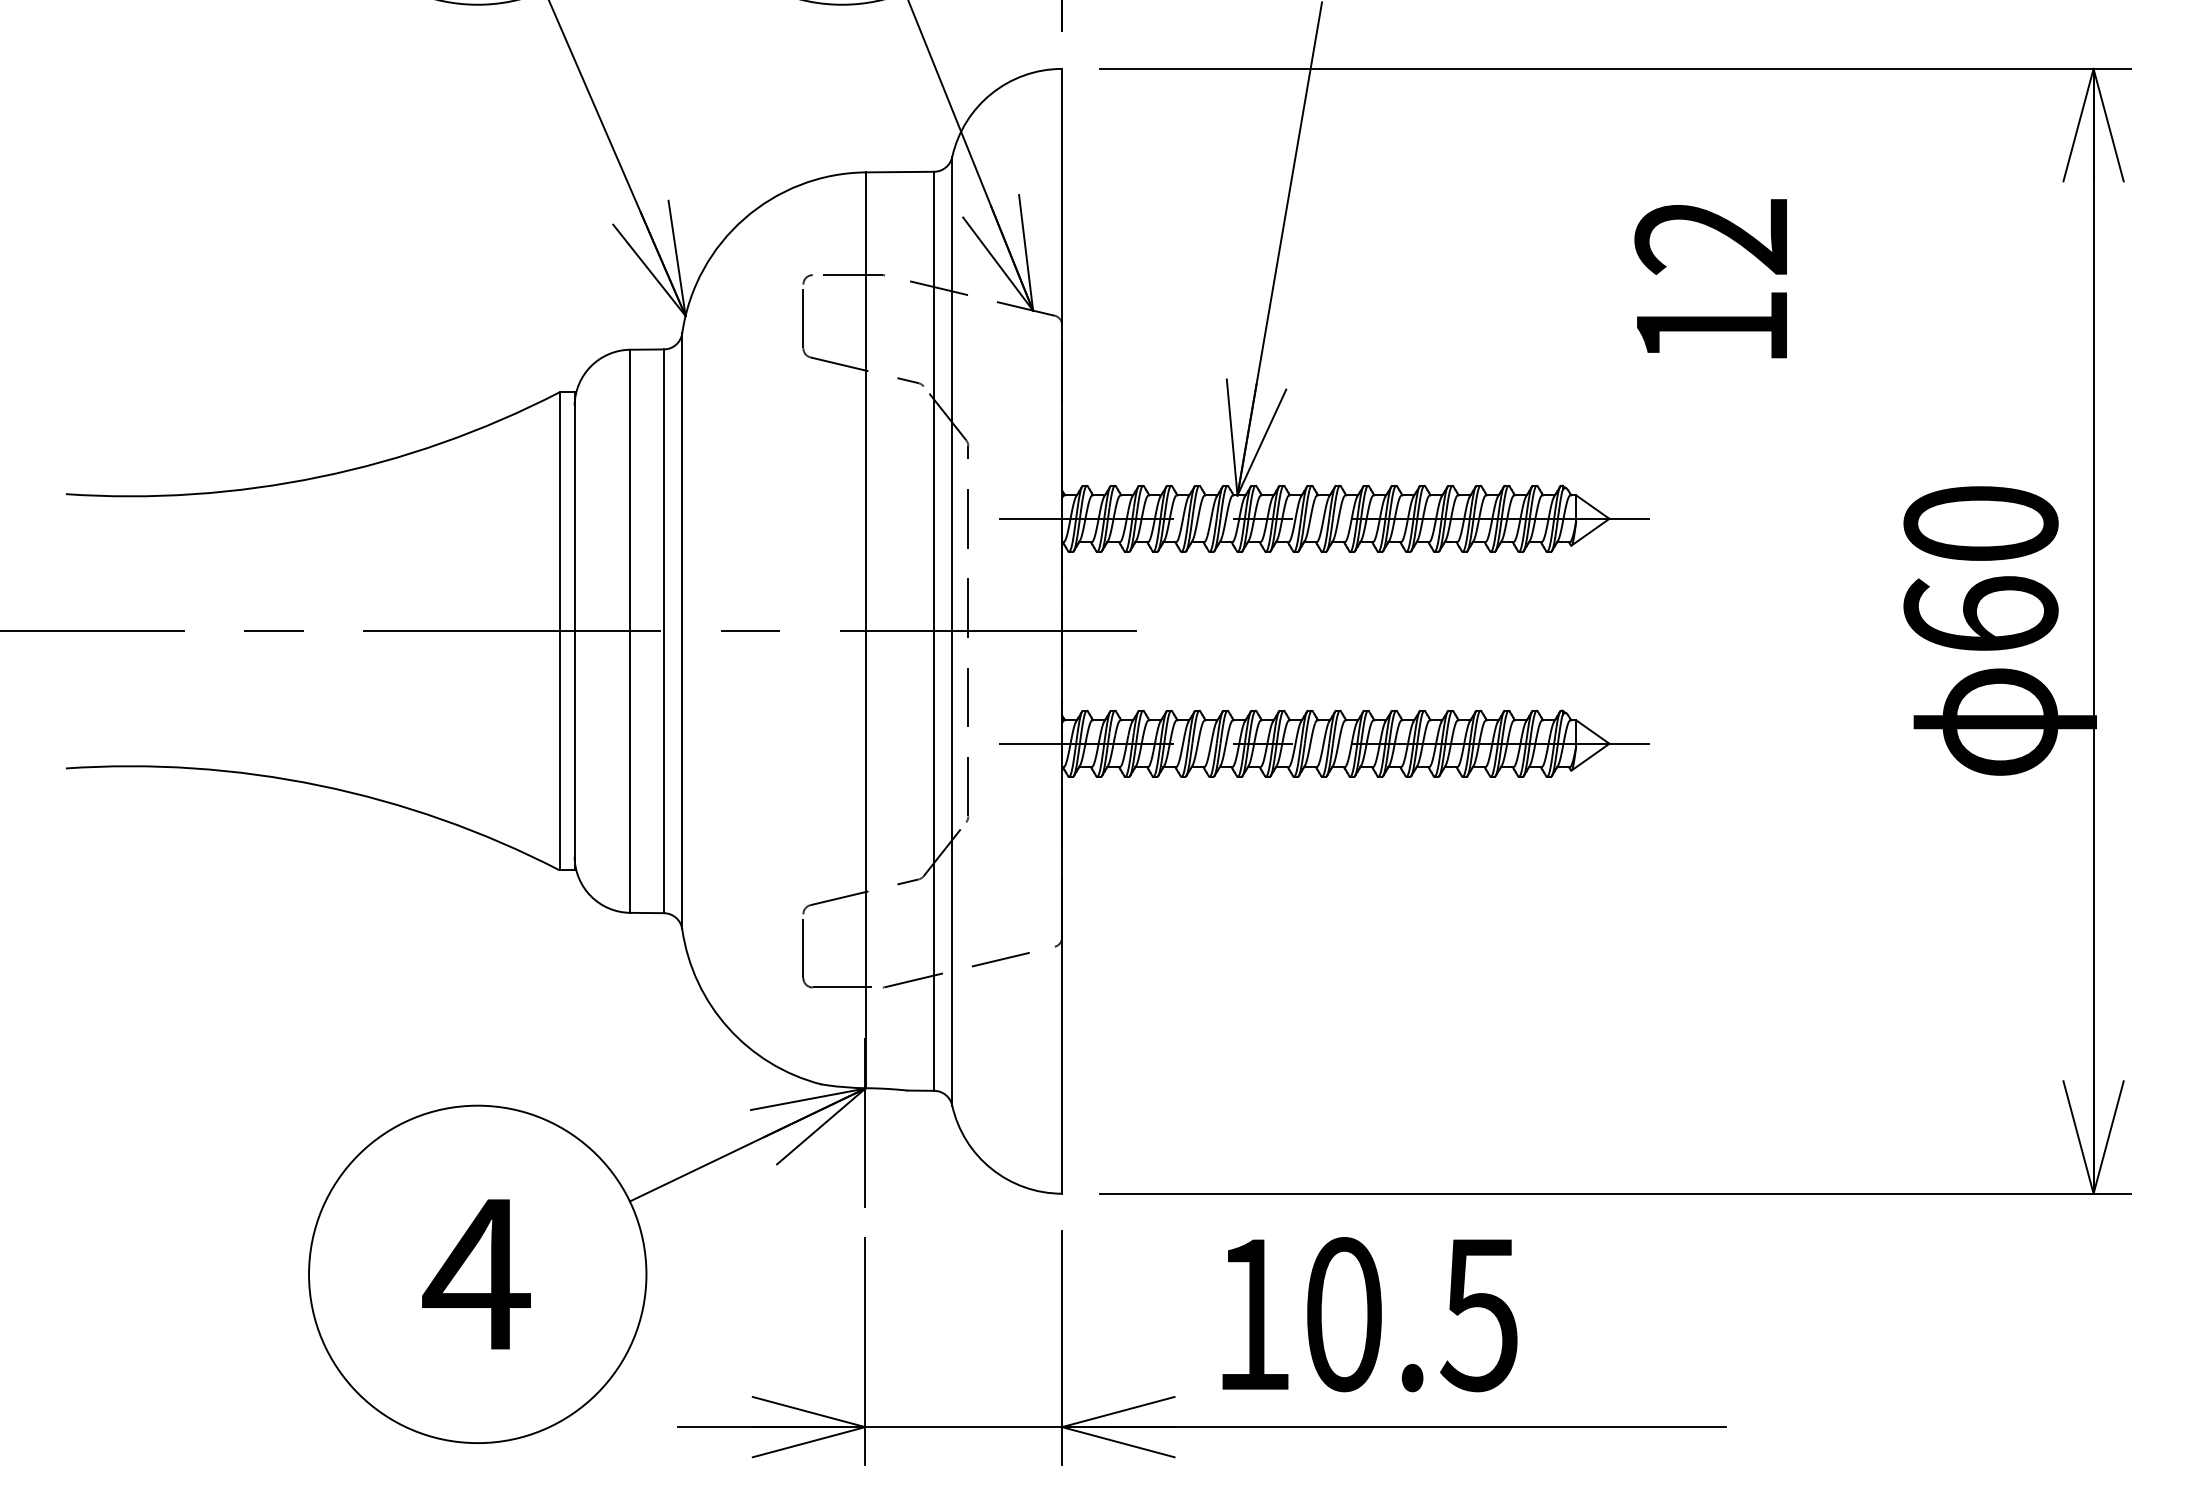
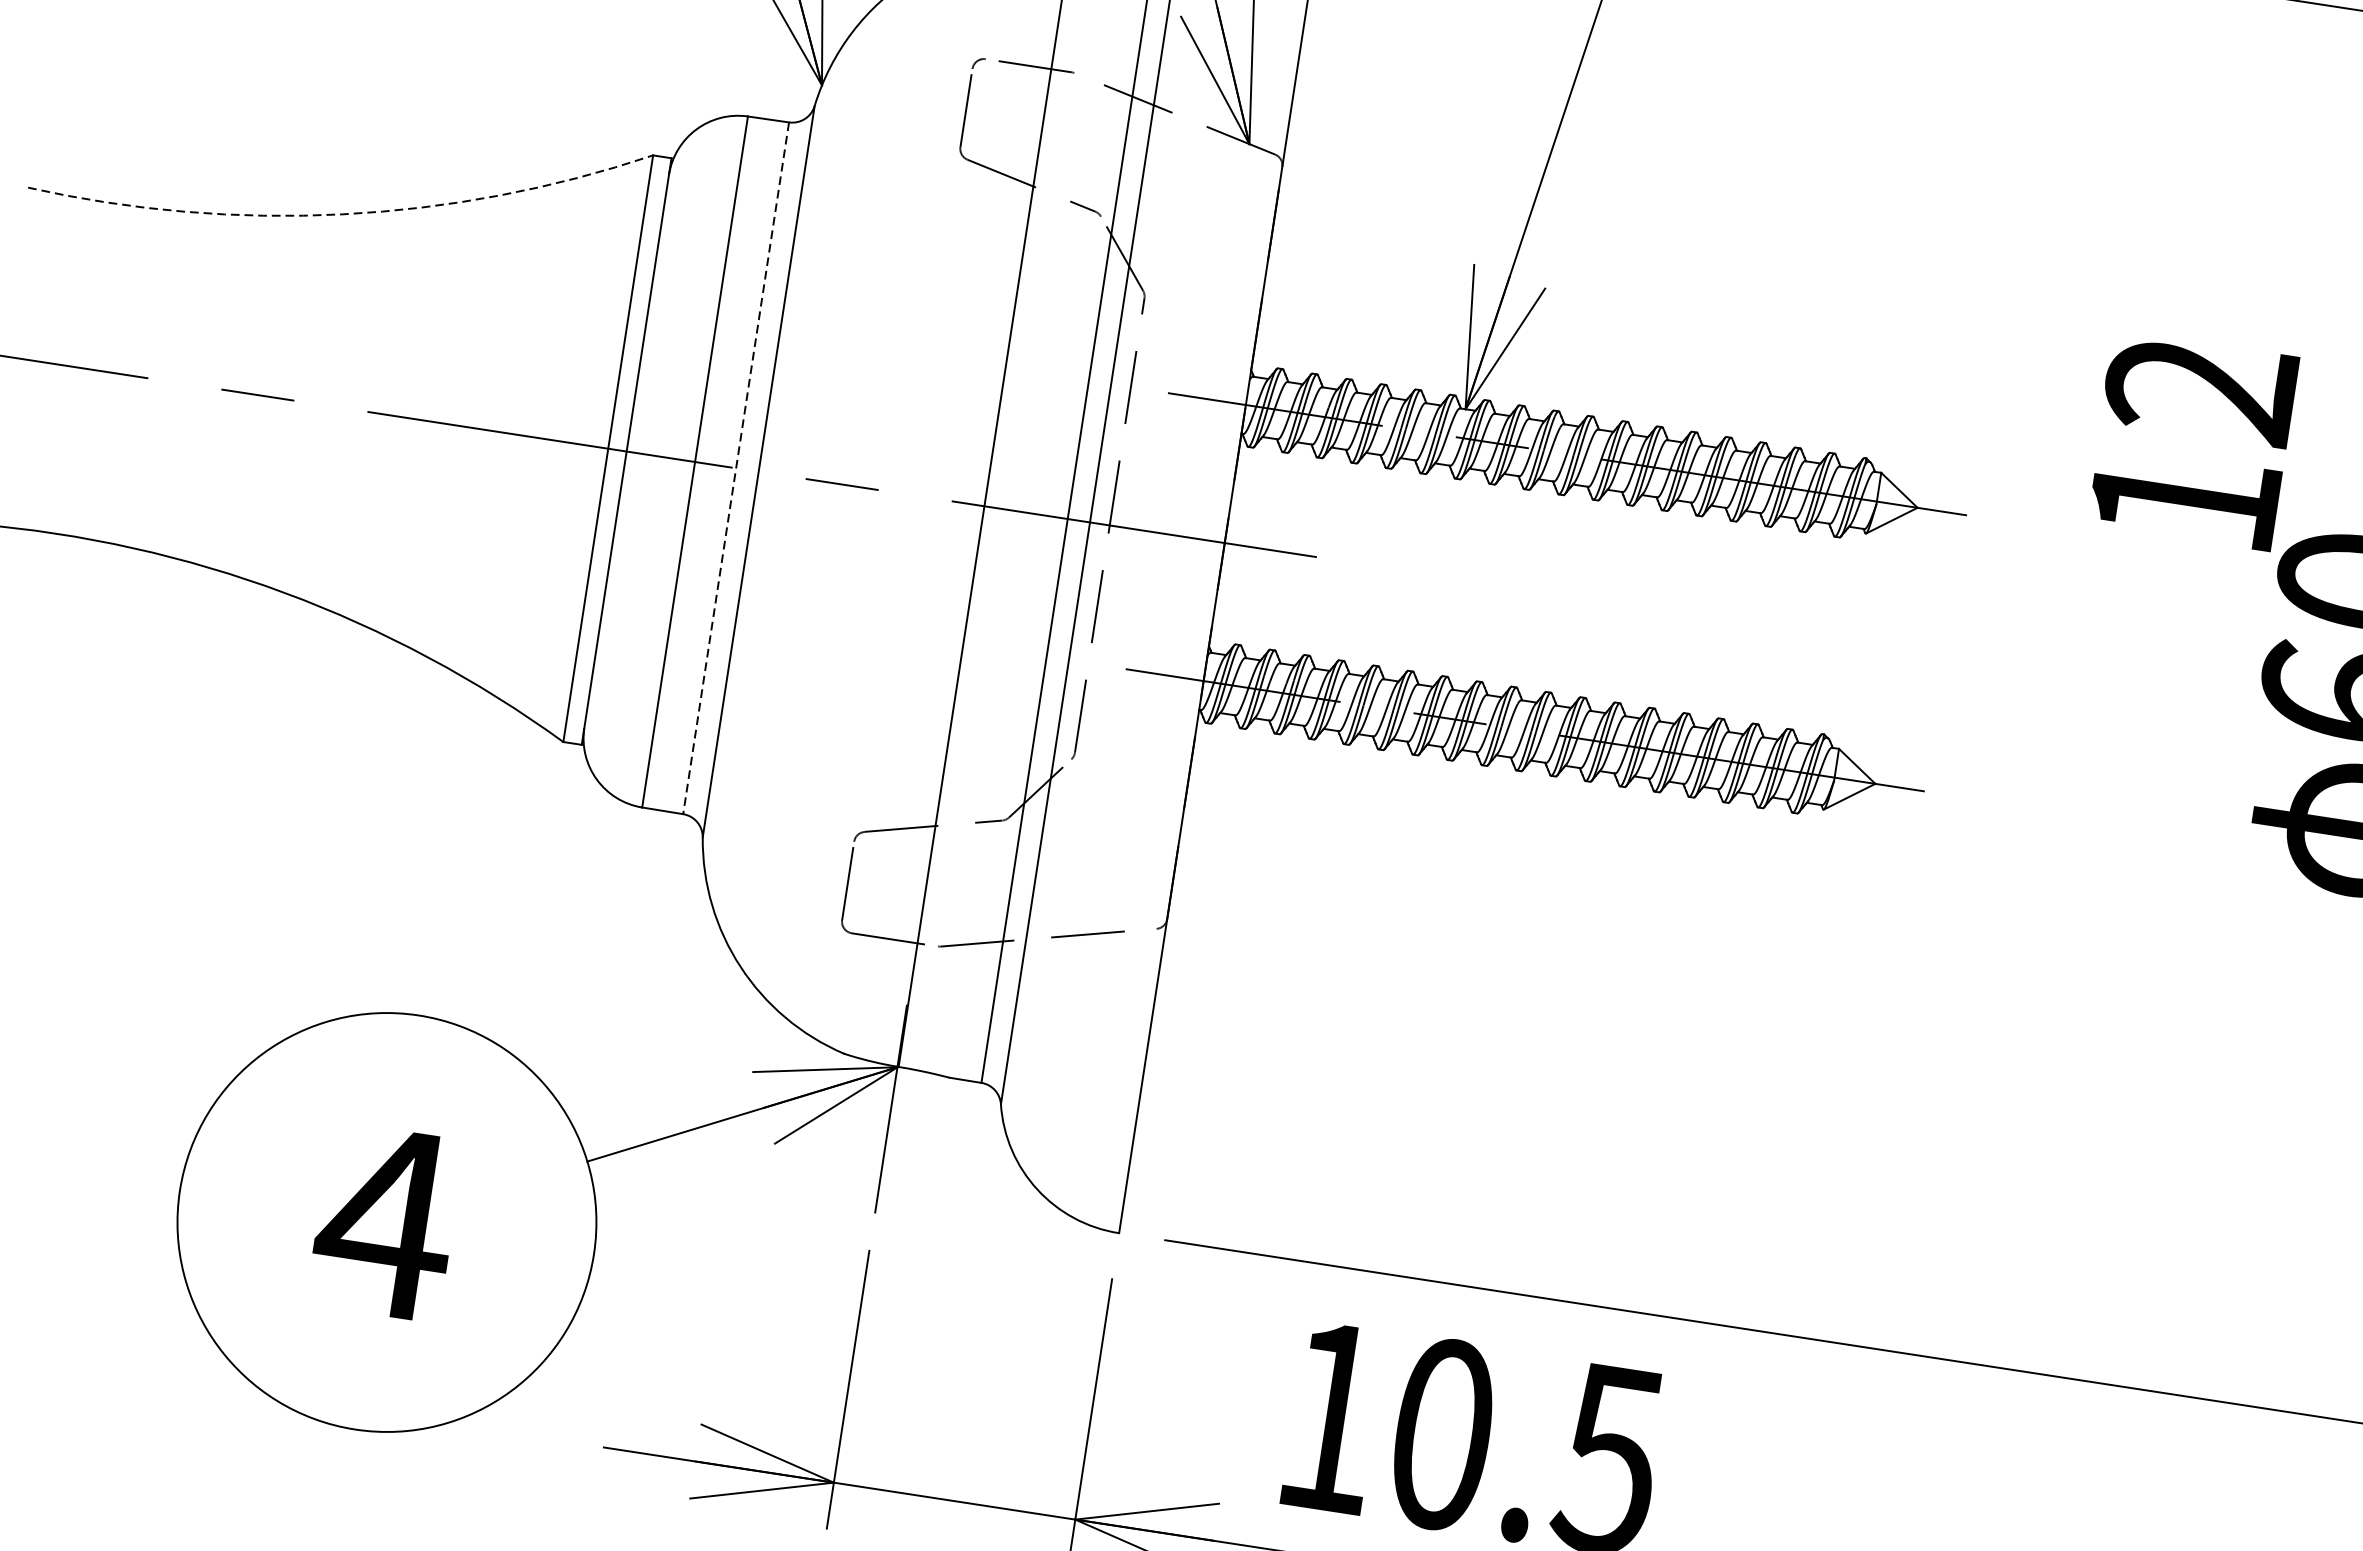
text: (1710, 278) -> (2191, 440), moved
arc: (319, 477) -> (342, 214), solid -> dashed
line: (663, 631) -> (735, 468), solid -> dashed

